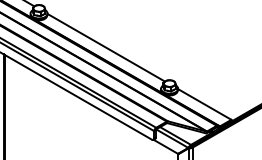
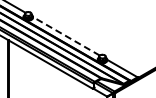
line: (106, 48) -> (66, 36), solid -> dashed

